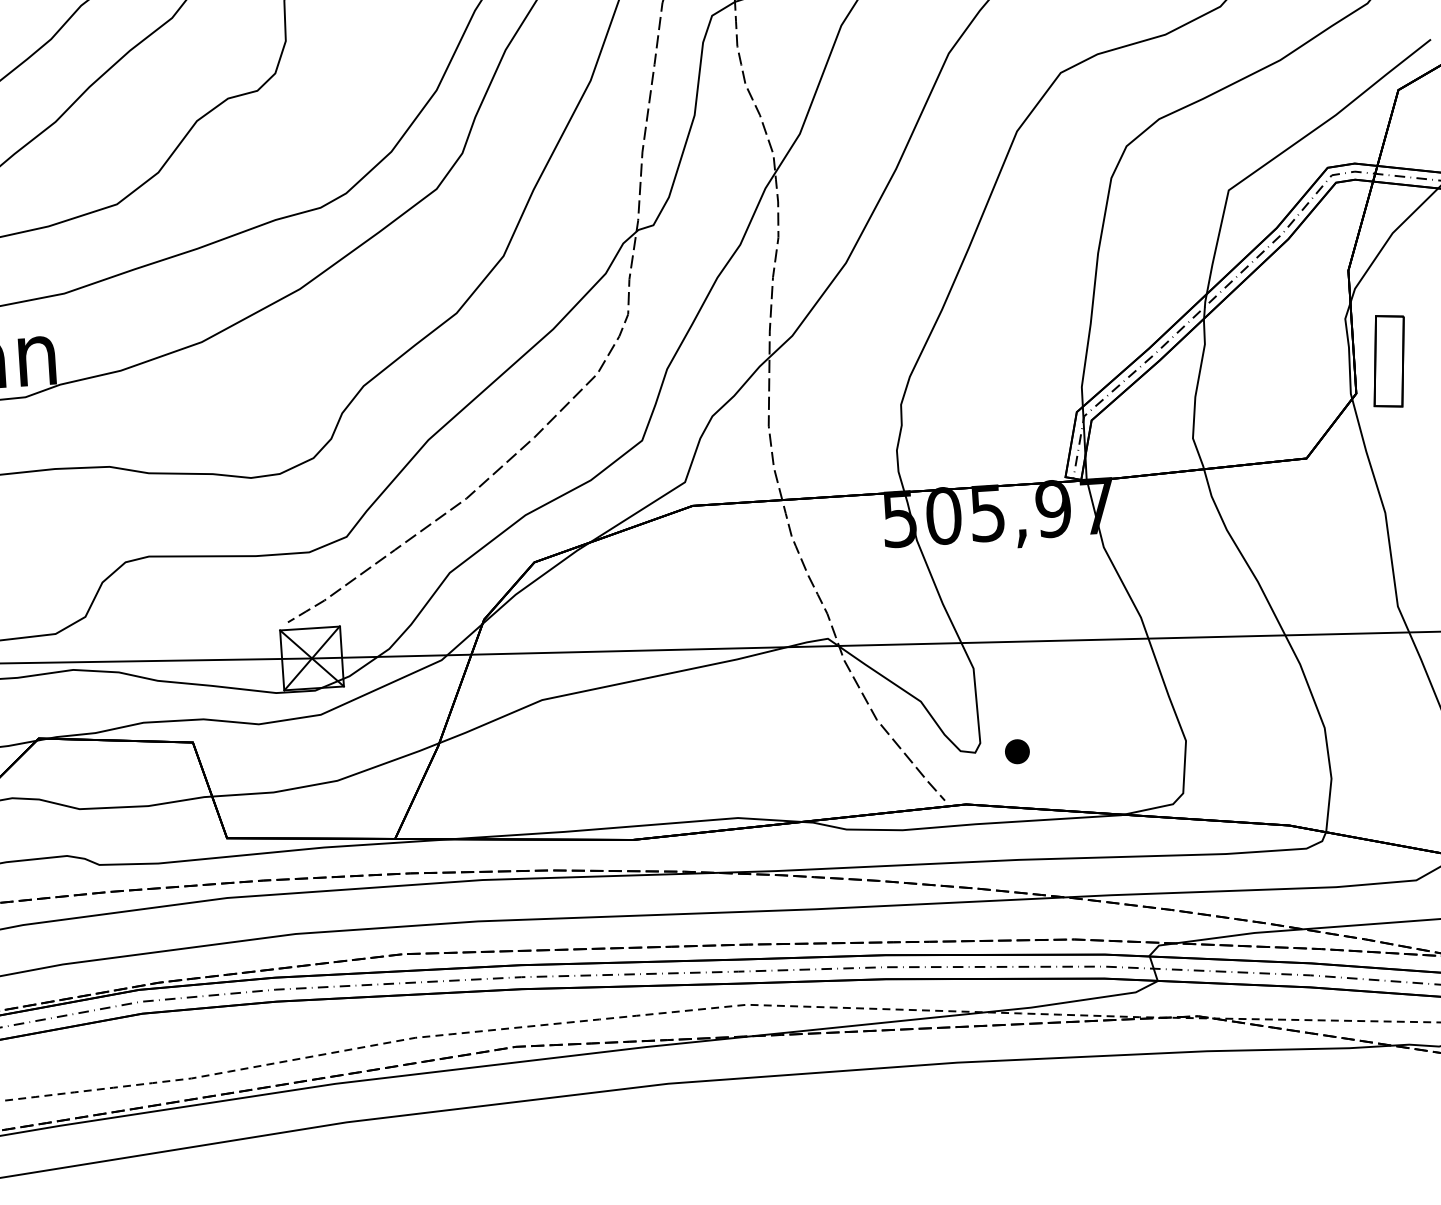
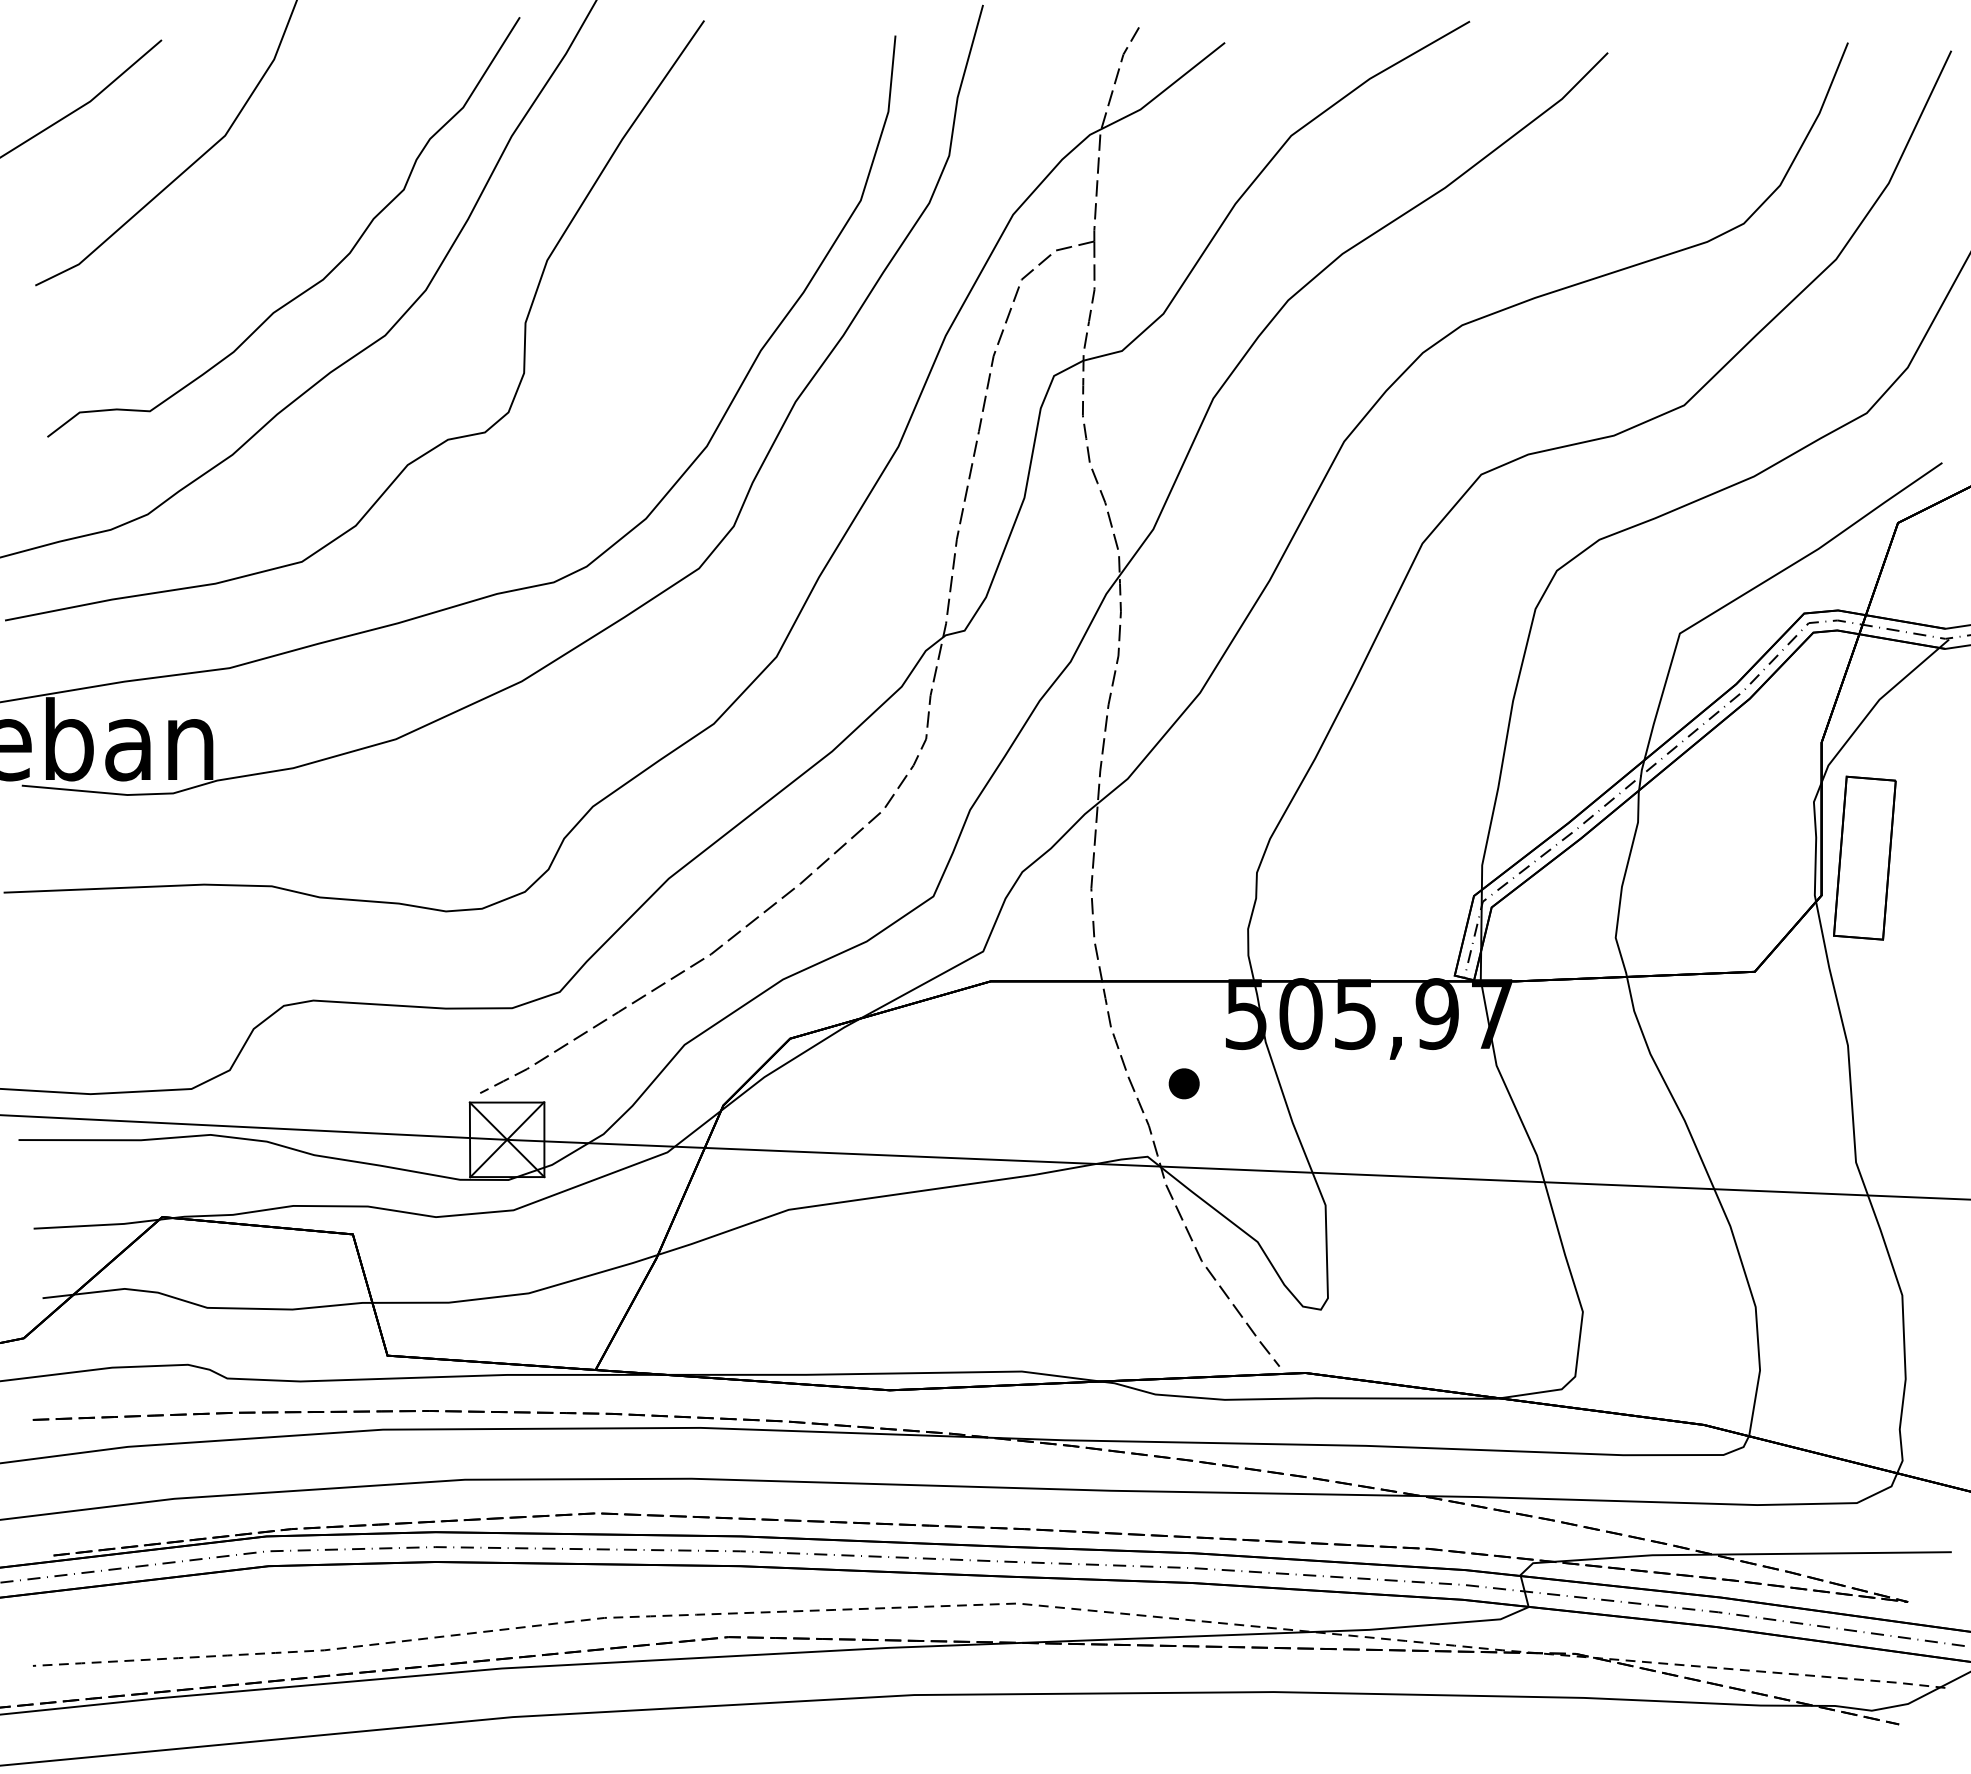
part: (1388, 360) -> (1864, 857), size x1.43
part: (1016, 751) -> (1183, 1083), moved

